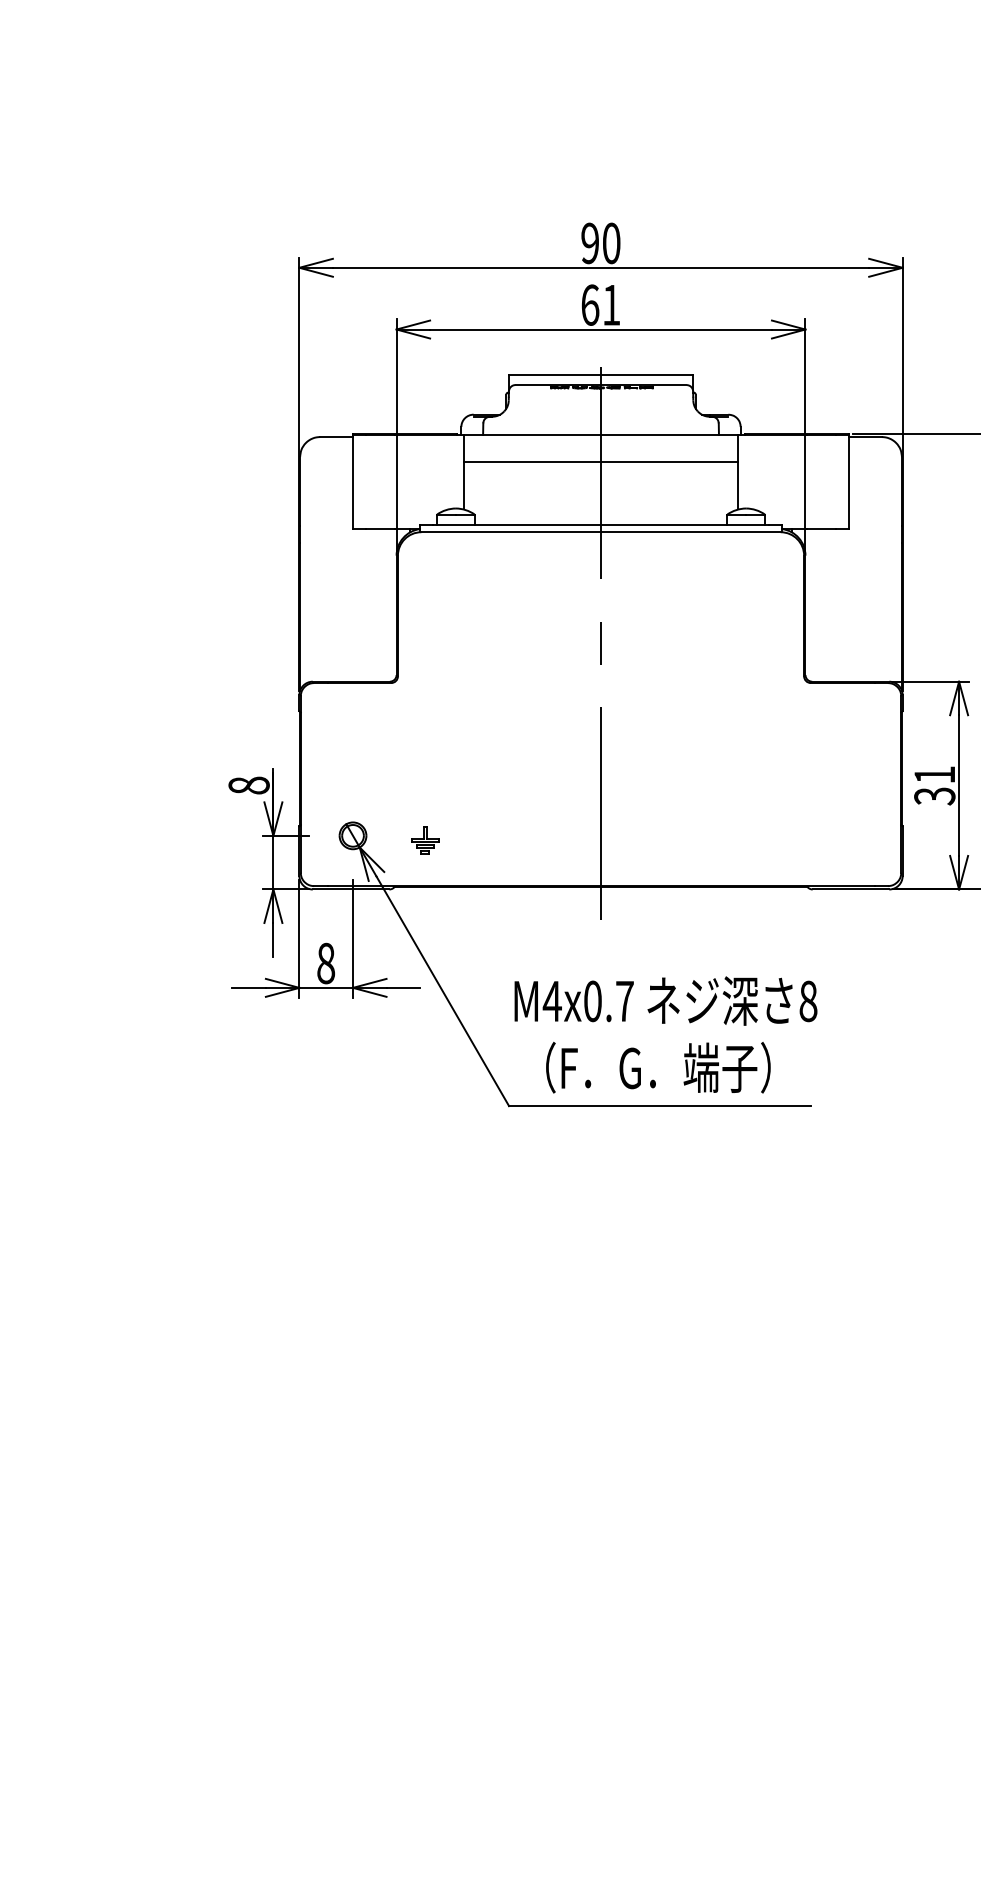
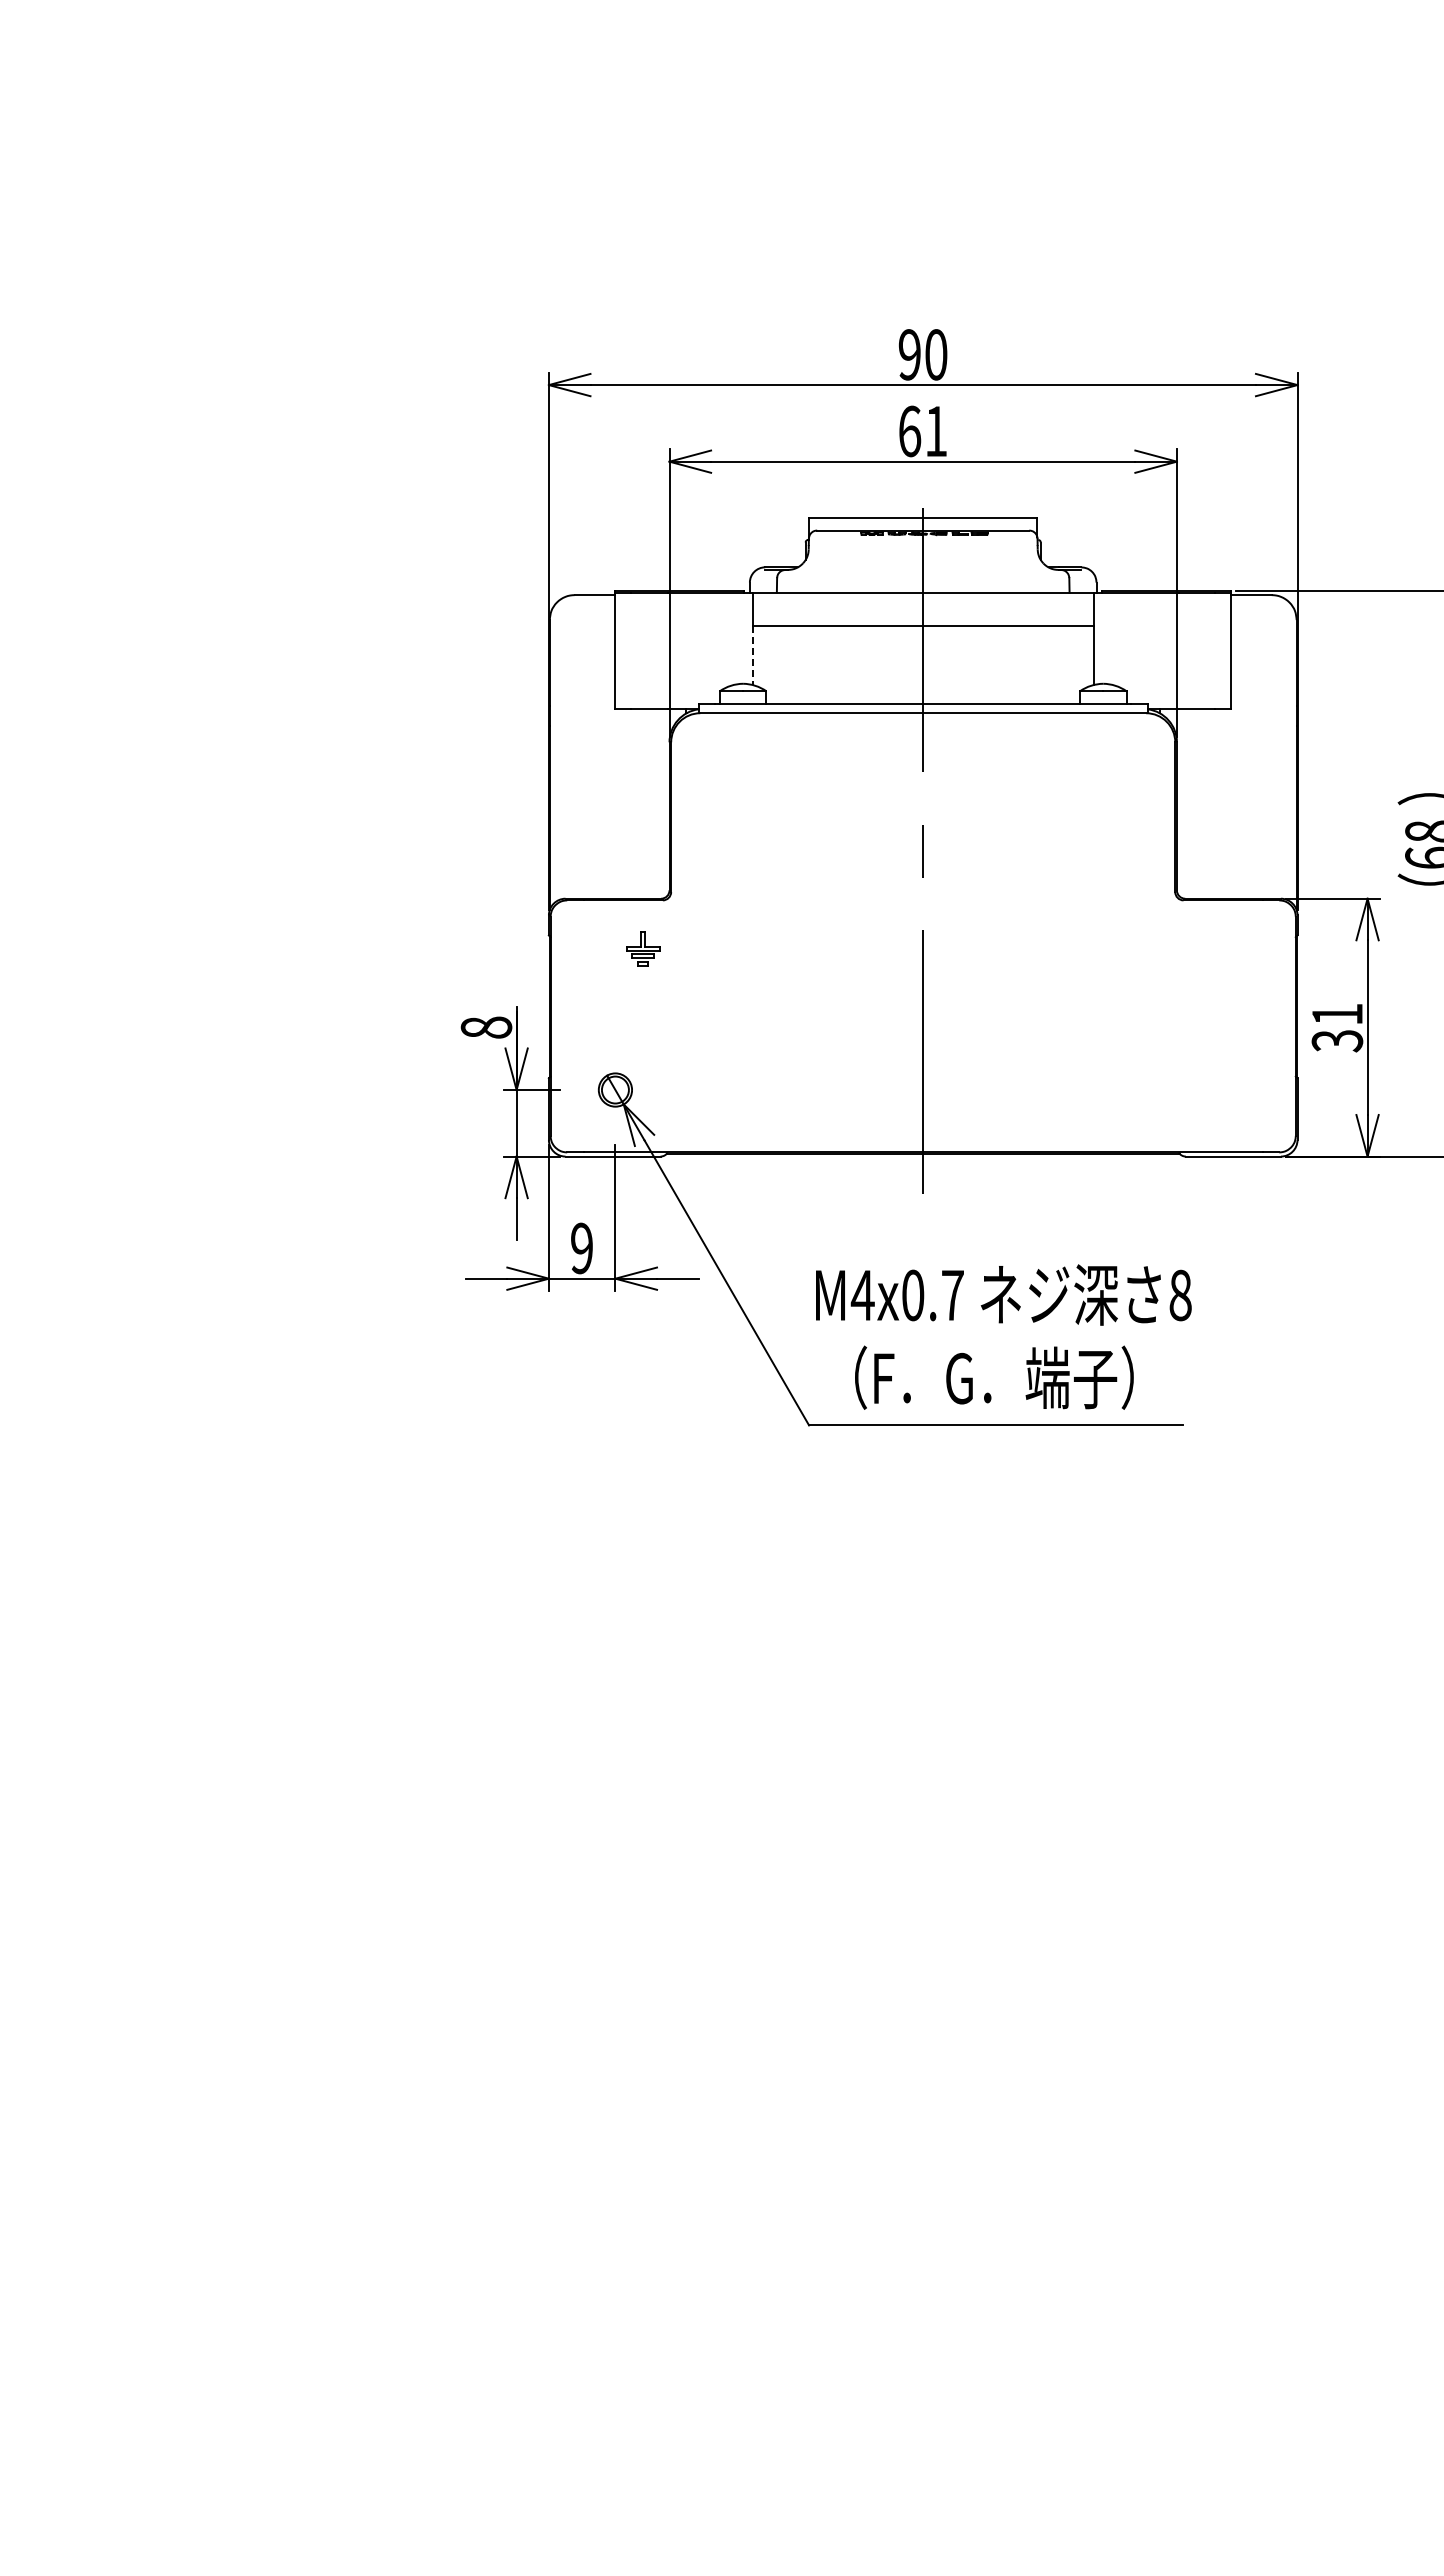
line: (463, 485) -> (752, 655), solid -> dashed
part: (425, 840) -> (643, 948), moved
text: (326, 963) -> (582, 1248), 8 -> 9

